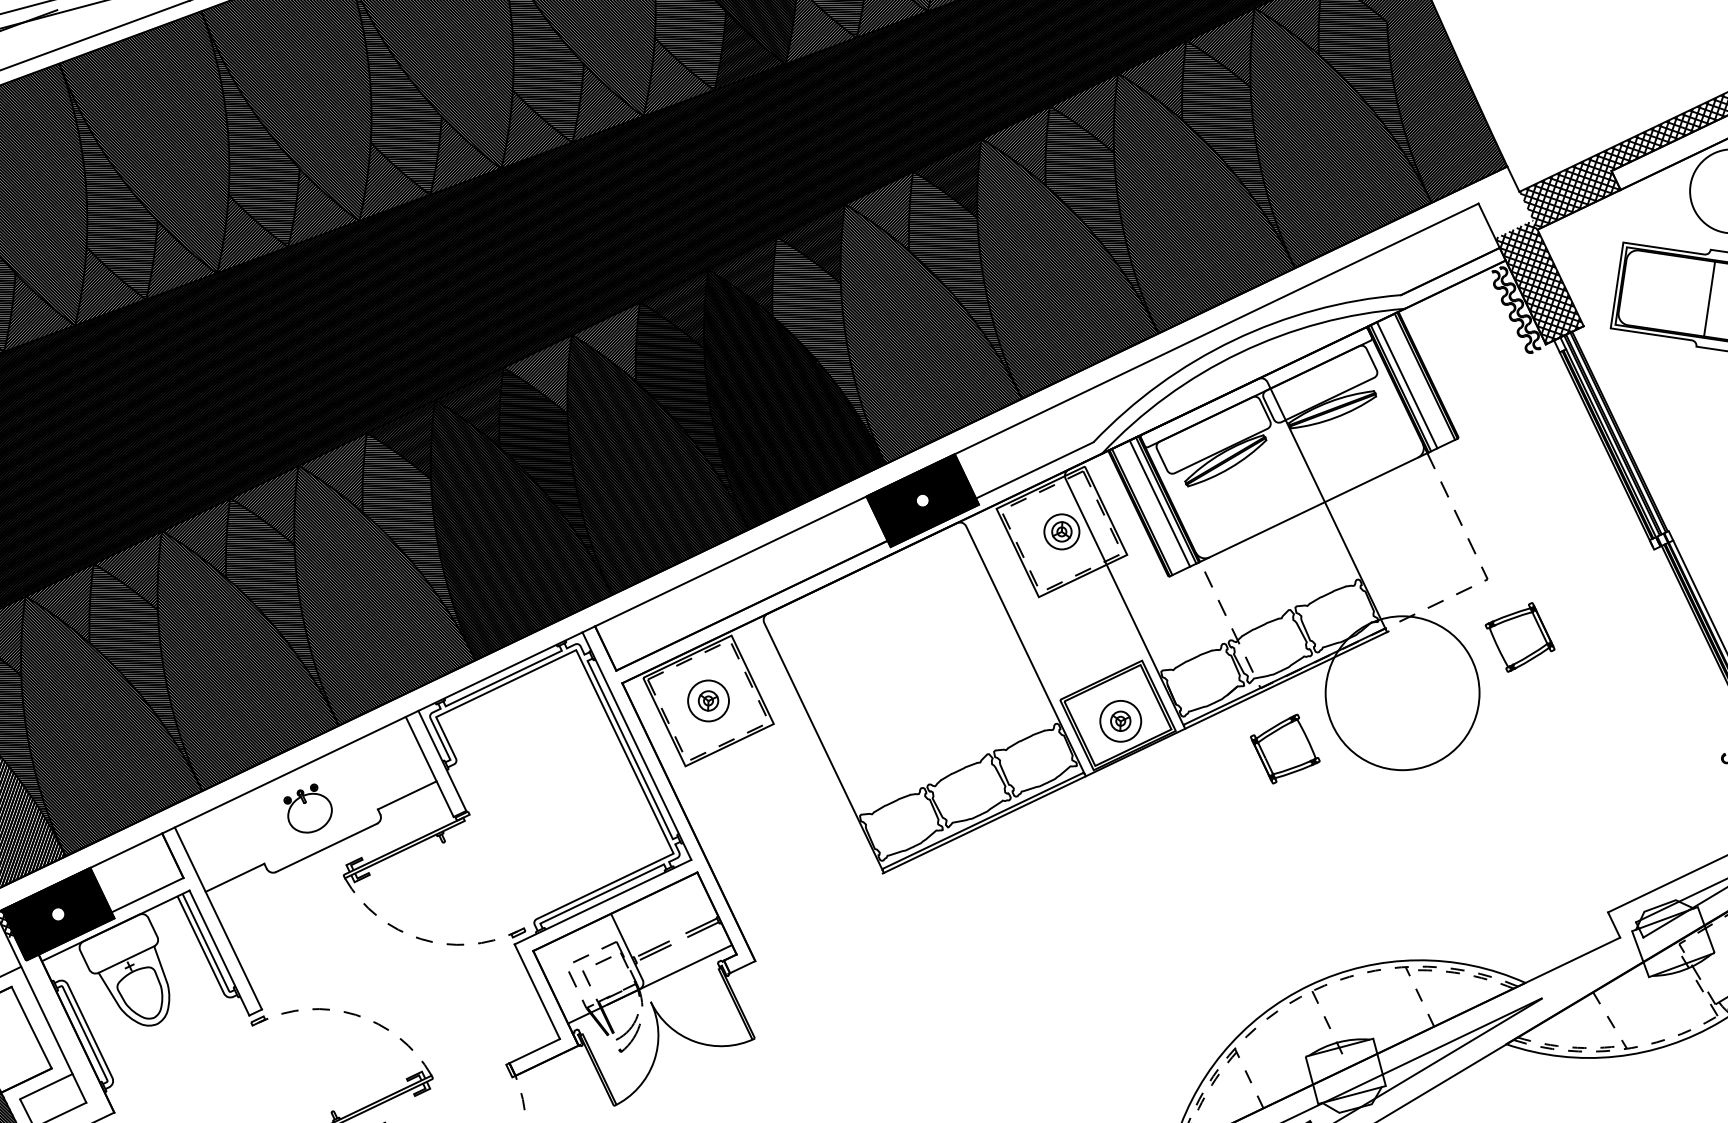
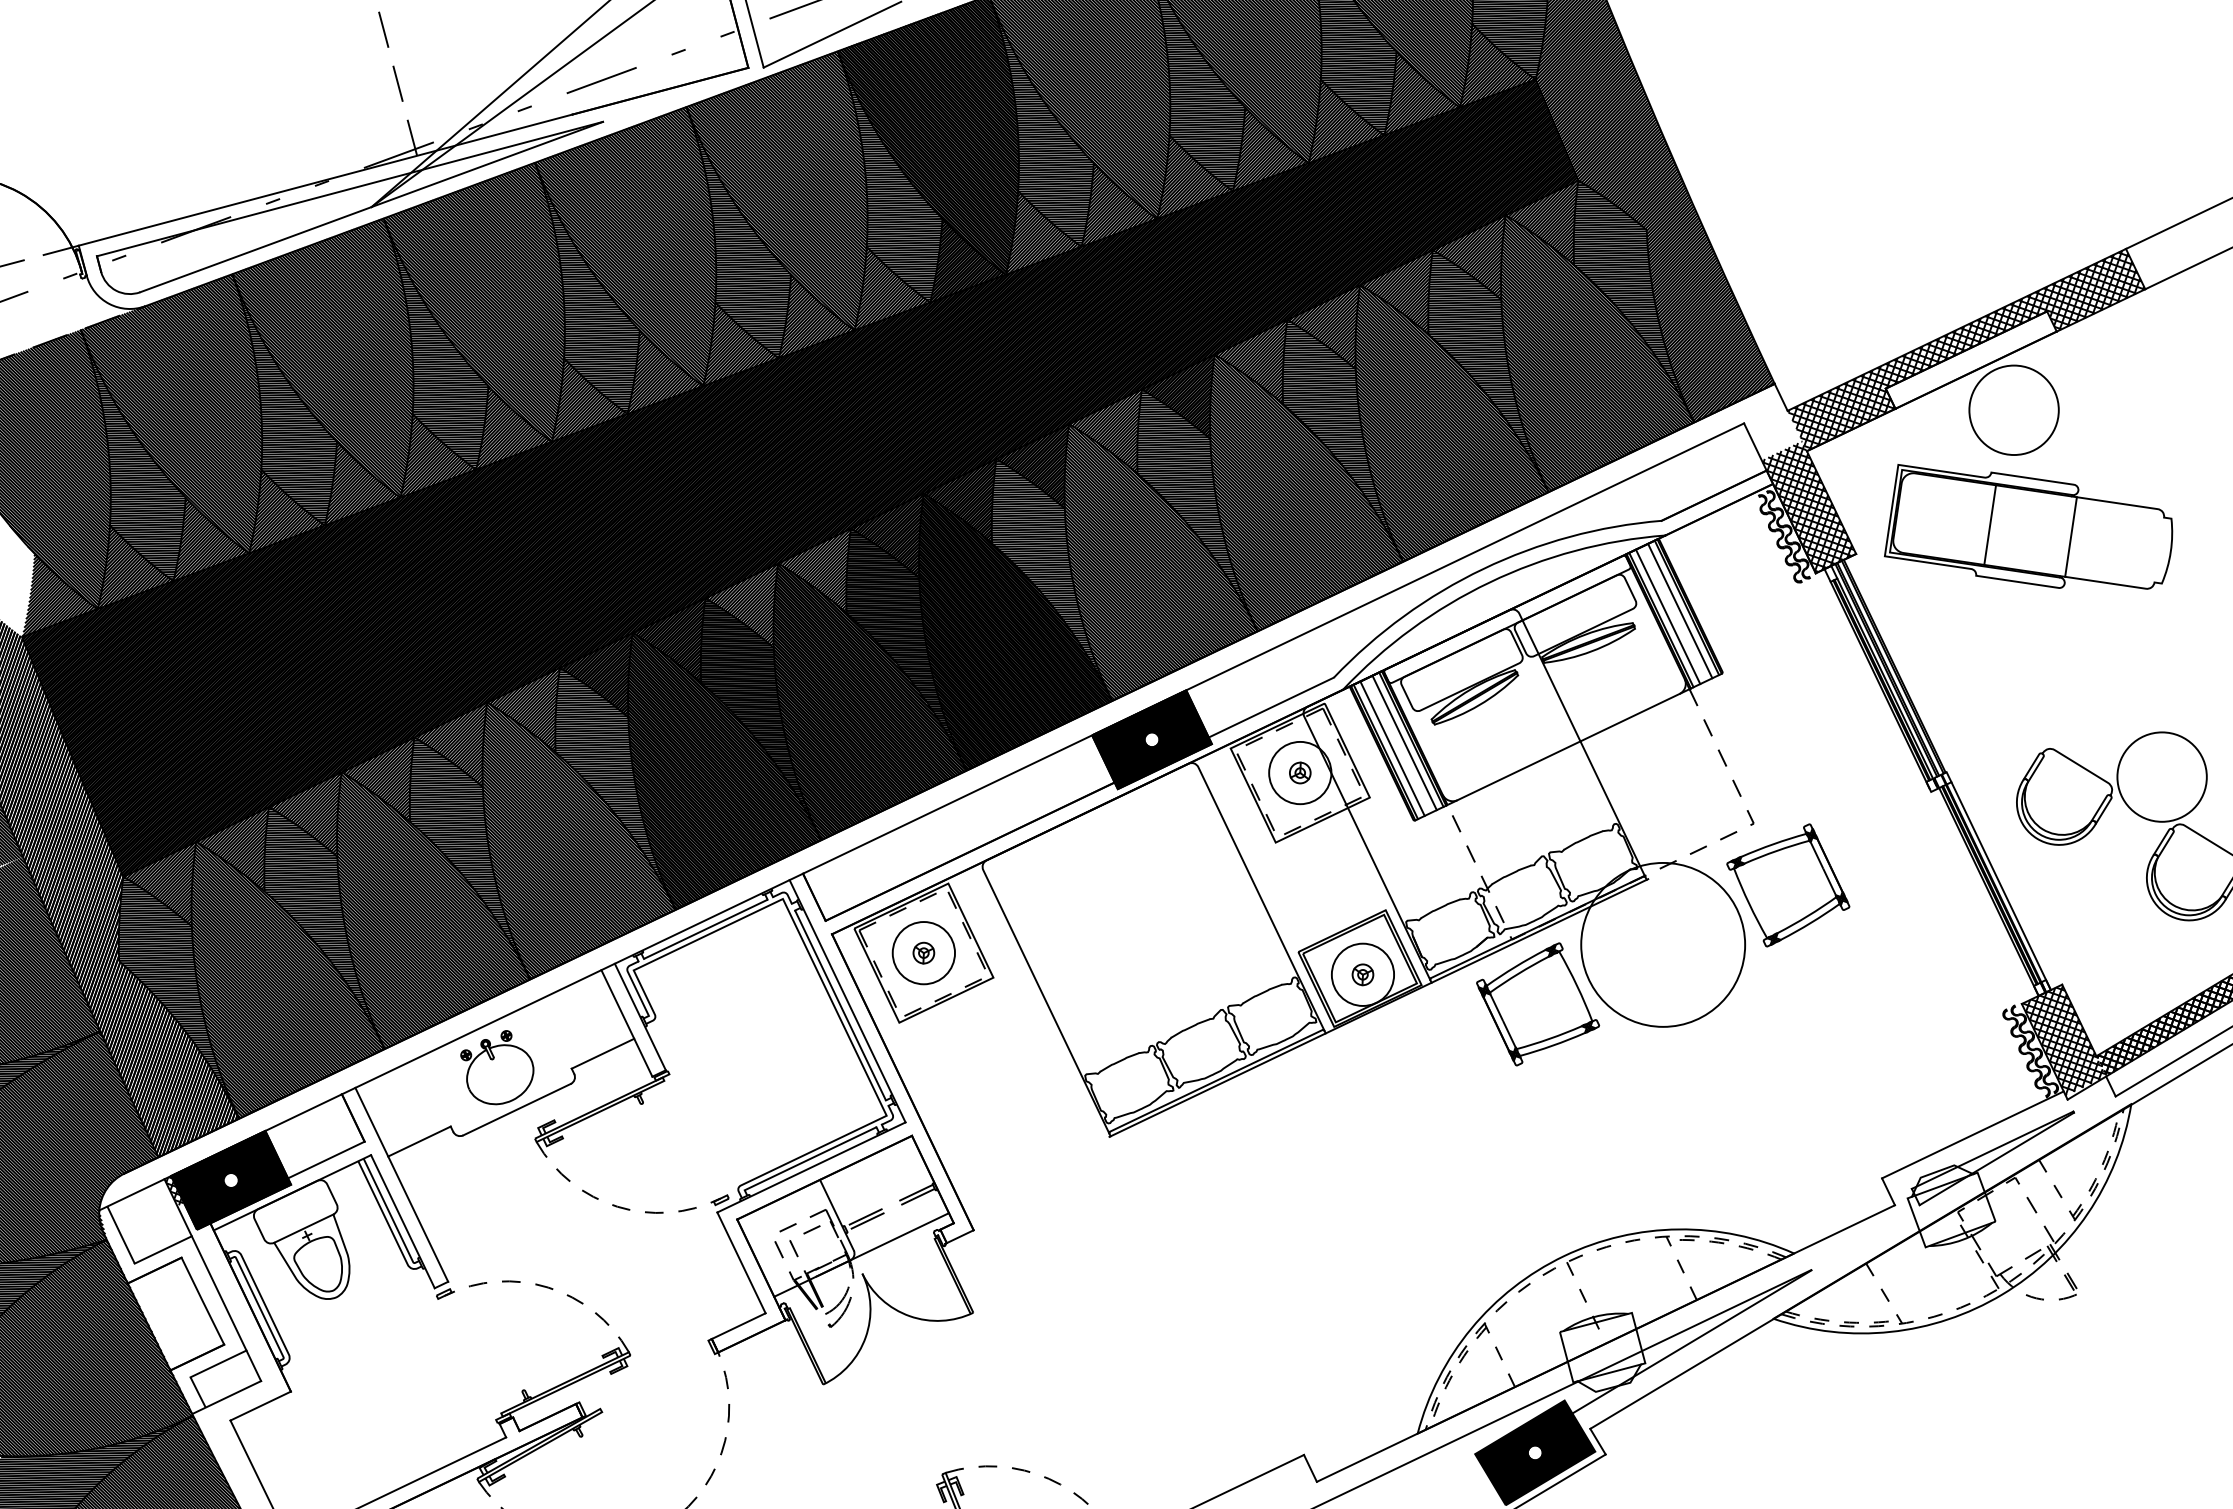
line: (1418, 379) -> (1680, 610), added
line: (1148, 508) -> (1392, 748), added
circle: (1062, 531) -> (1300, 772), size x1.67
part: (1520, 637) -> (1788, 885), size x1.67
circle: (708, 701) -> (923, 953), size x1.43
circle: (1120, 721) -> (1362, 974), size x1.43
part: (1285, 749) -> (1538, 1004), size x1.67
part: (308, 808) -> (497, 1067), size x1.43

